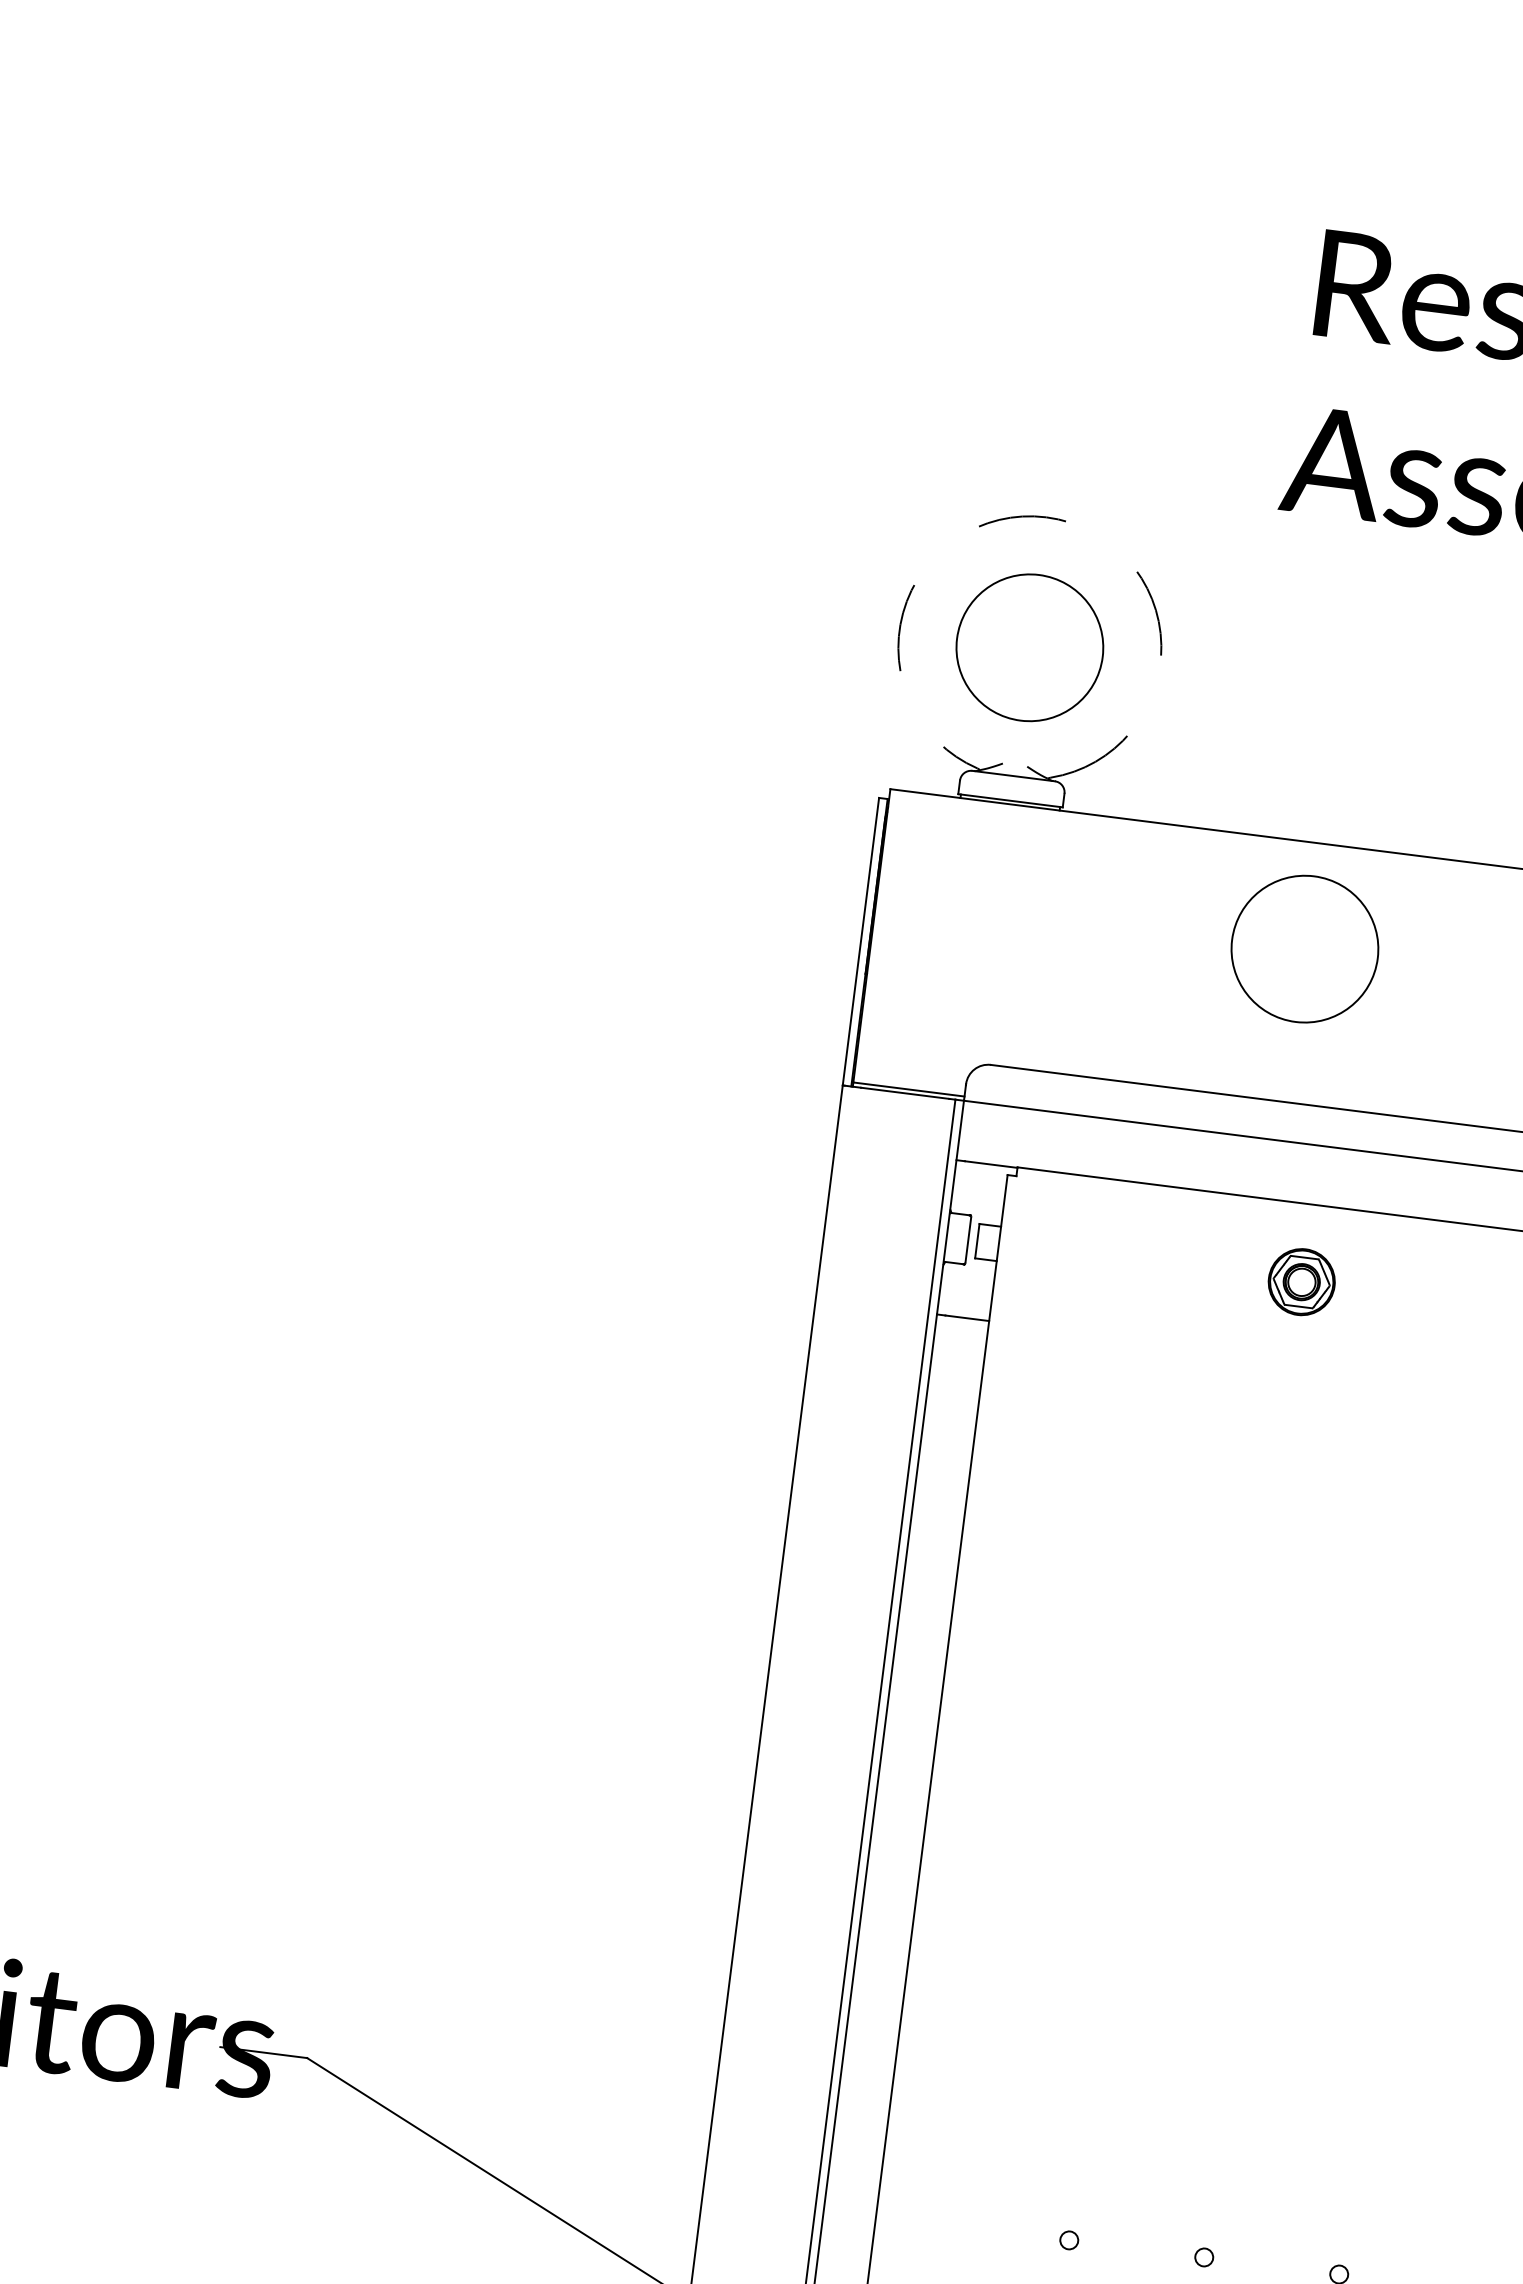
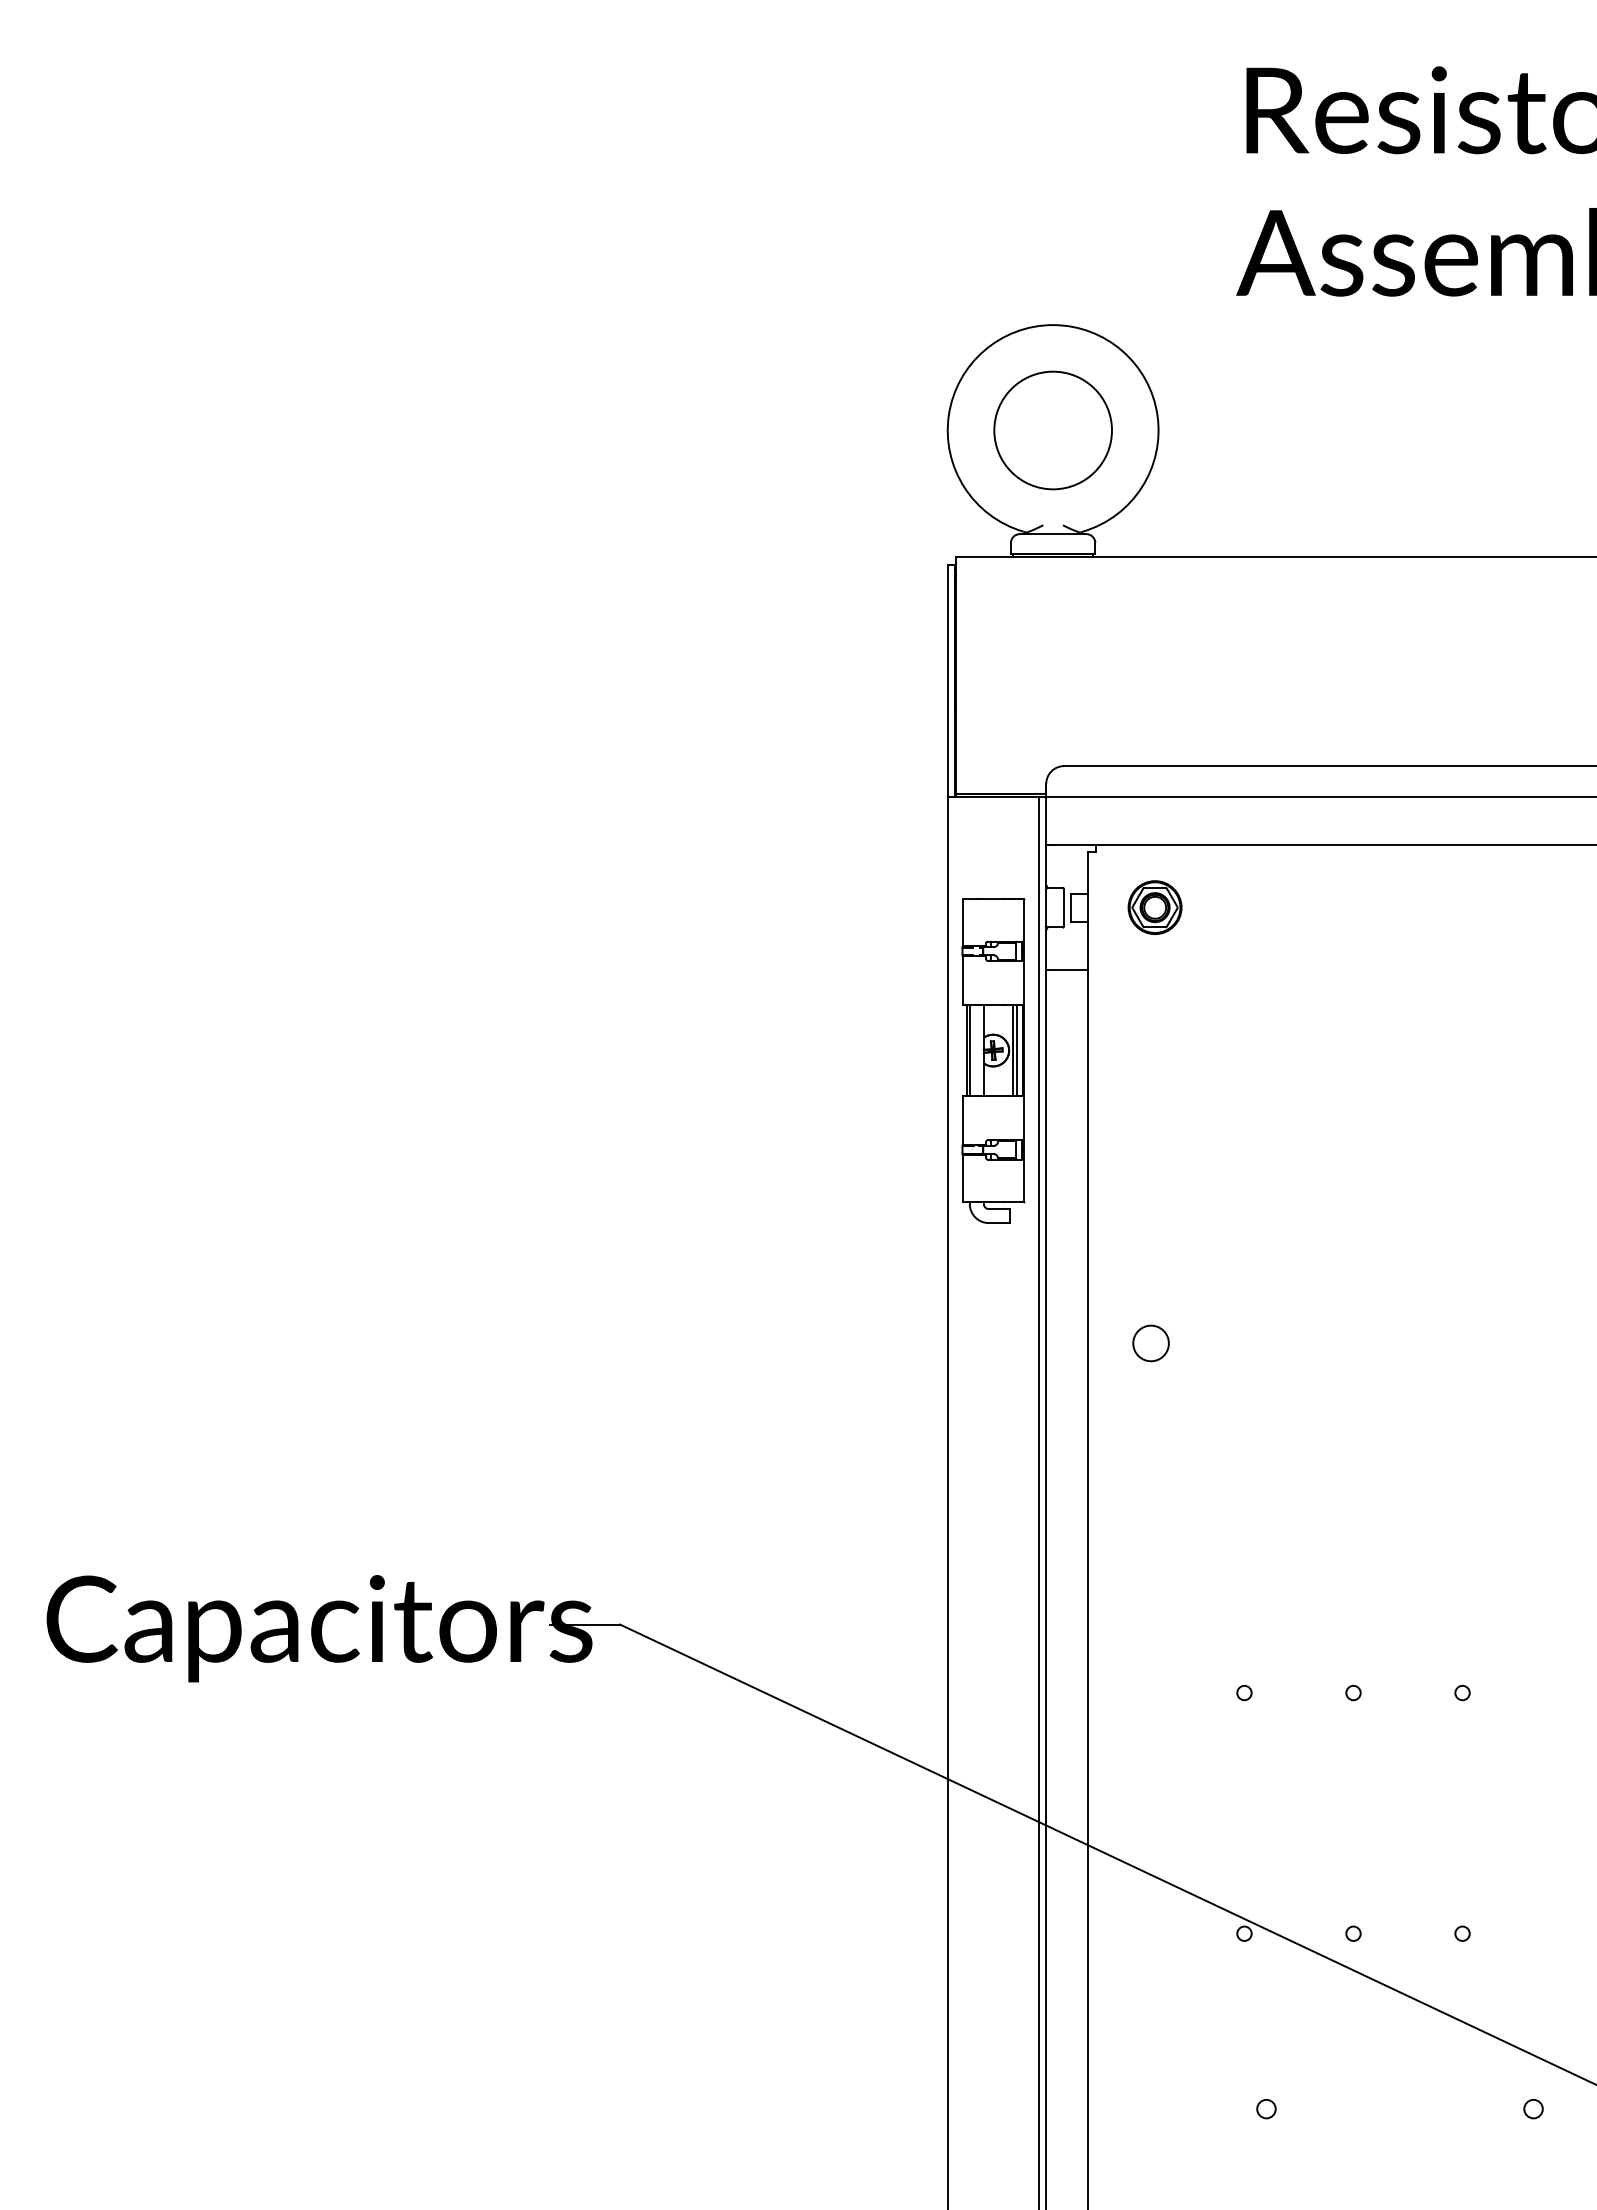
arc: (1046, 517) -> (1053, 325), dashed -> solid
circle: (1304, 949) -> (1301, 642), removed
part: (1301, 1281) -> (1154, 907), moved
part: (857, 1418) -> (993, 1060), added
circle: (1007, 1793) -> (1150, 1343), added

